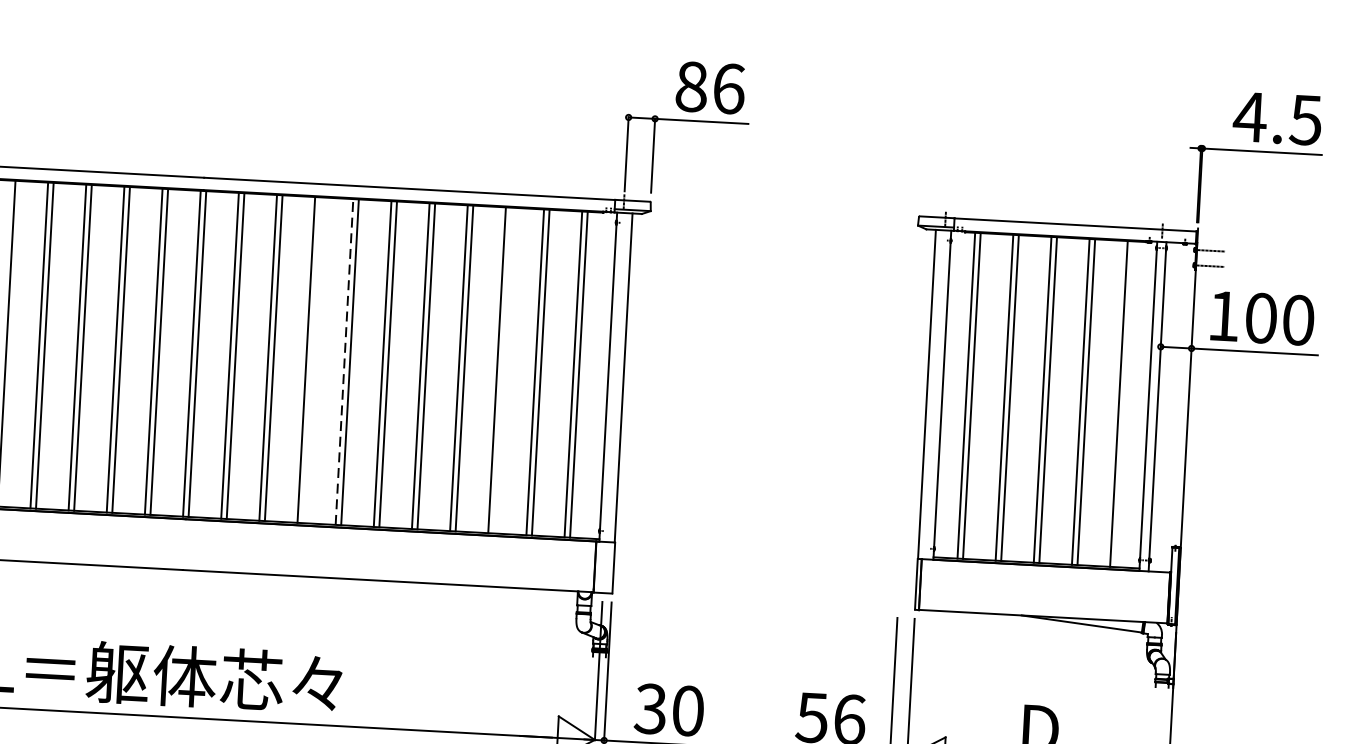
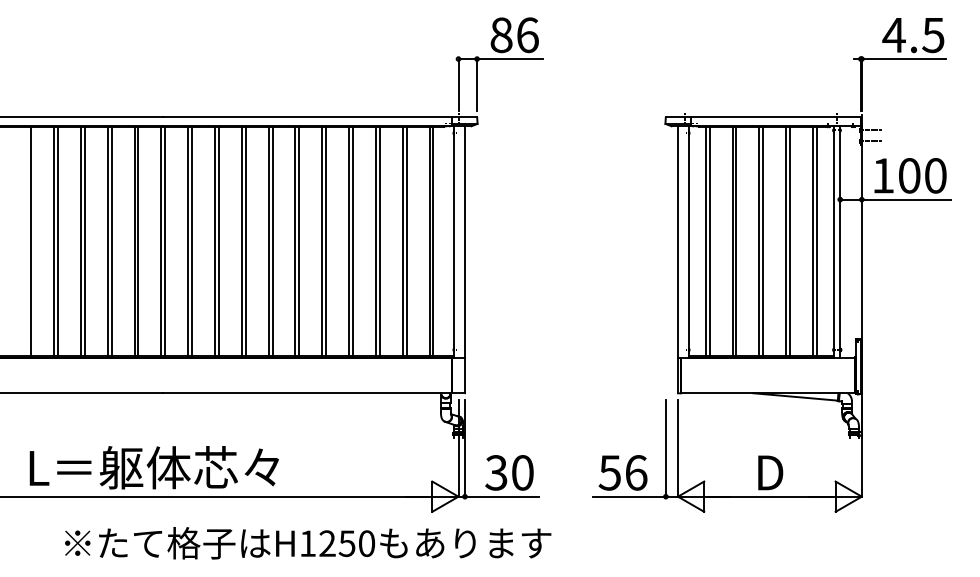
line: (311, 359) -> (245, 240), added
line: (344, 362) -> (268, 241), dashed -> solid
line: (502, 369) -> (379, 240), added
line: (1123, 403) -> (816, 240), added

